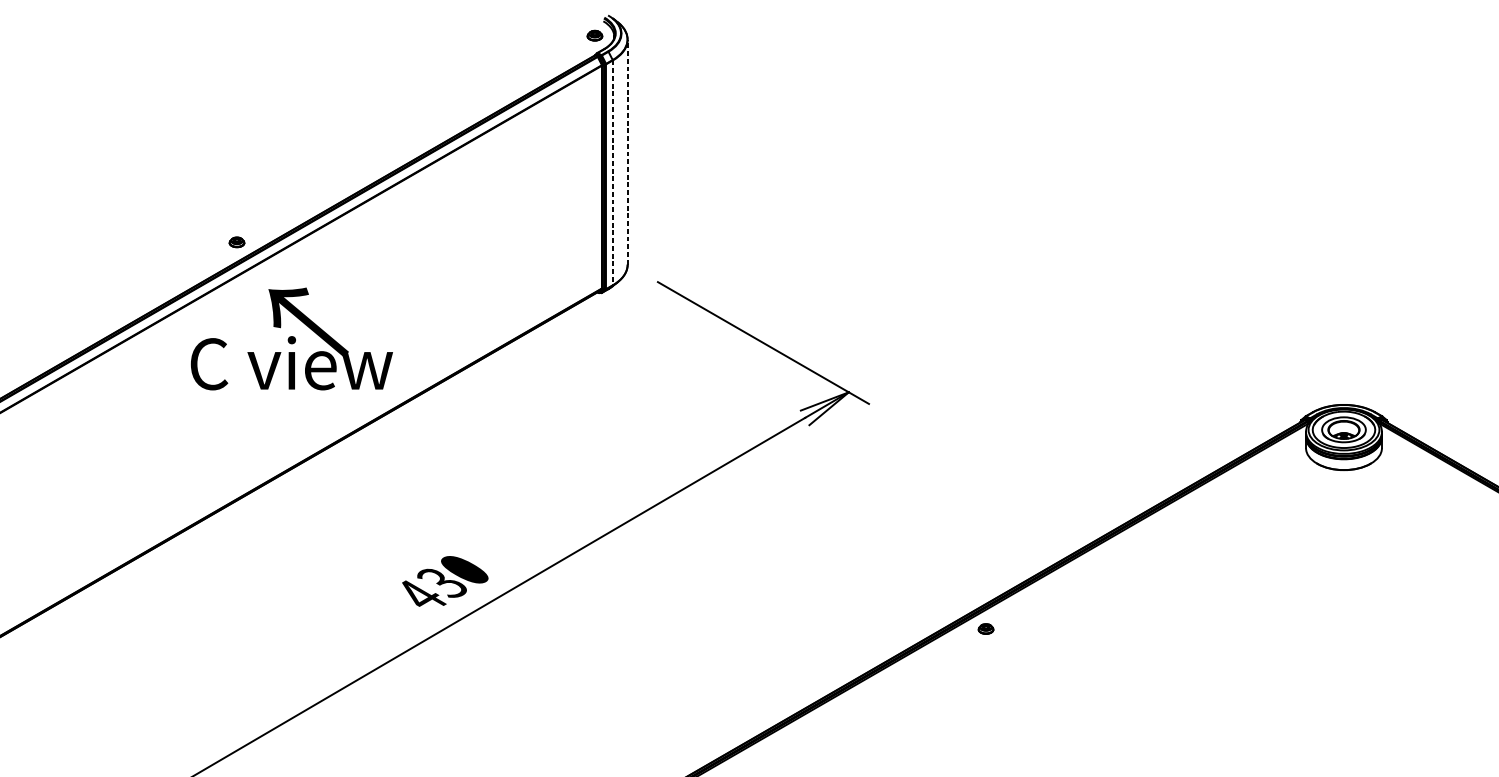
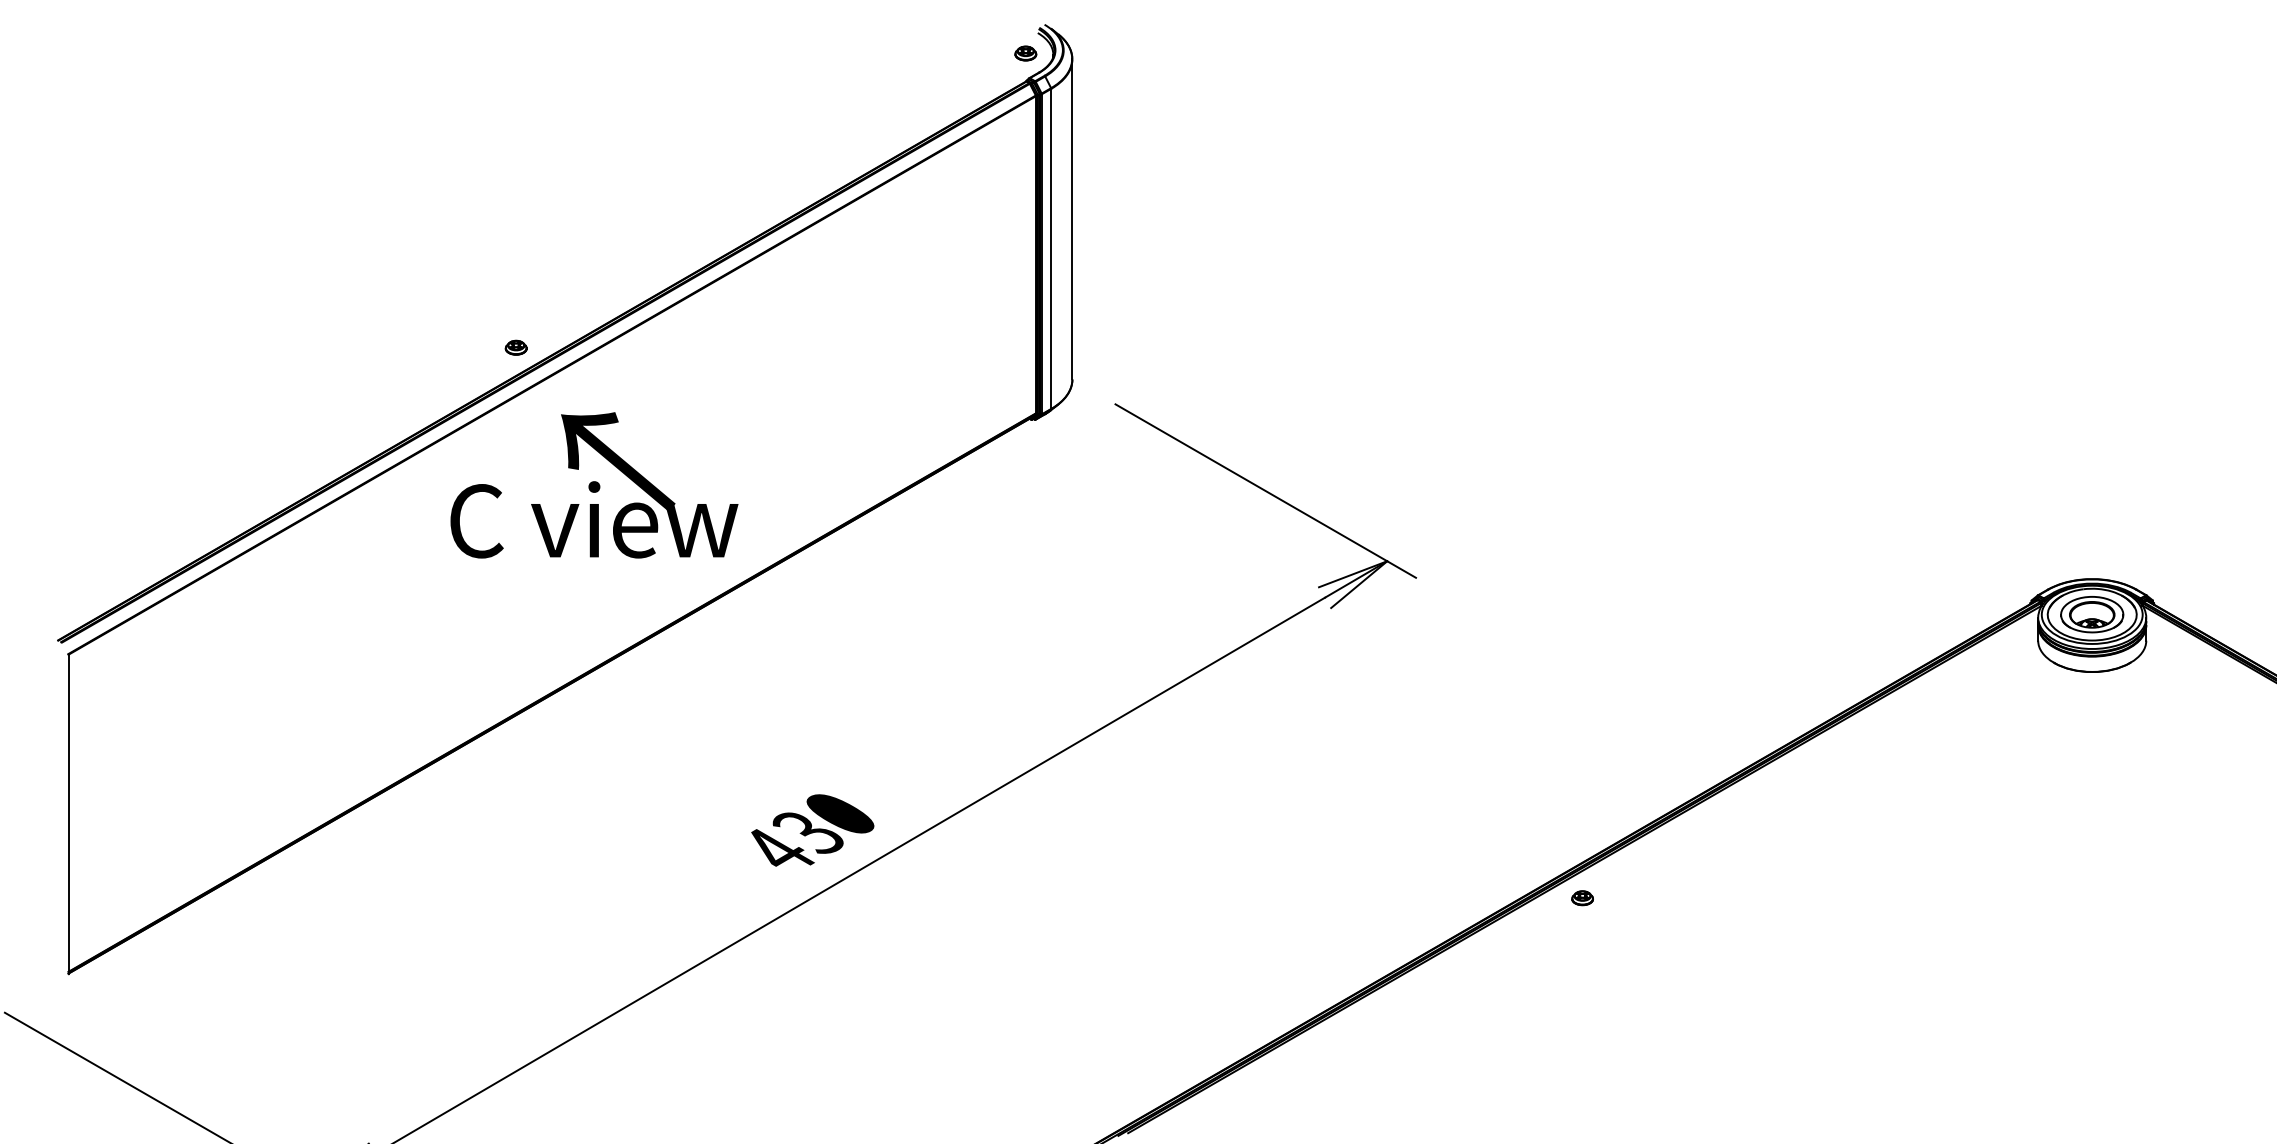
line: (627, 151) -> (1072, 218), dashed -> solid
line: (612, 173) -> (1051, 249), dashed -> solid

